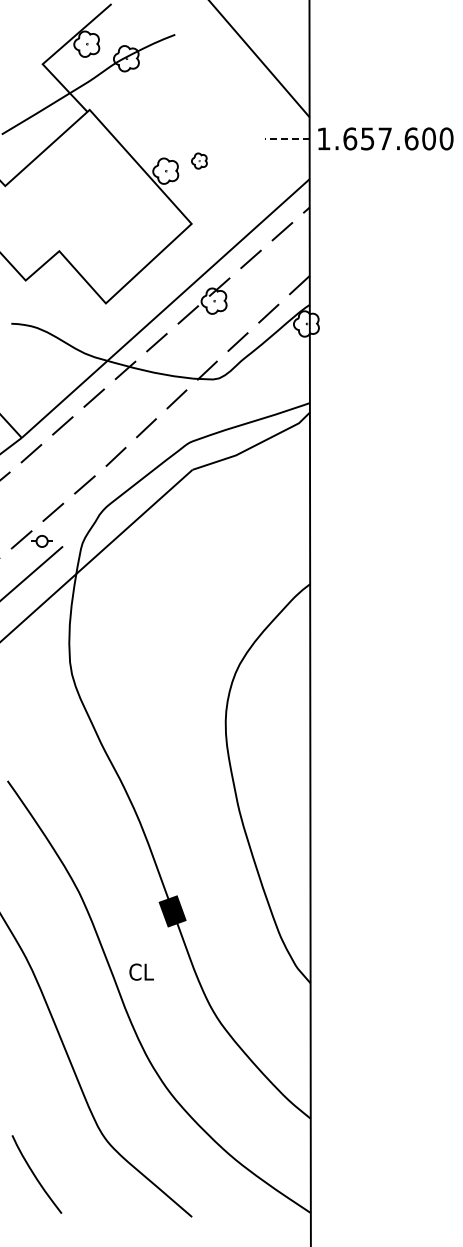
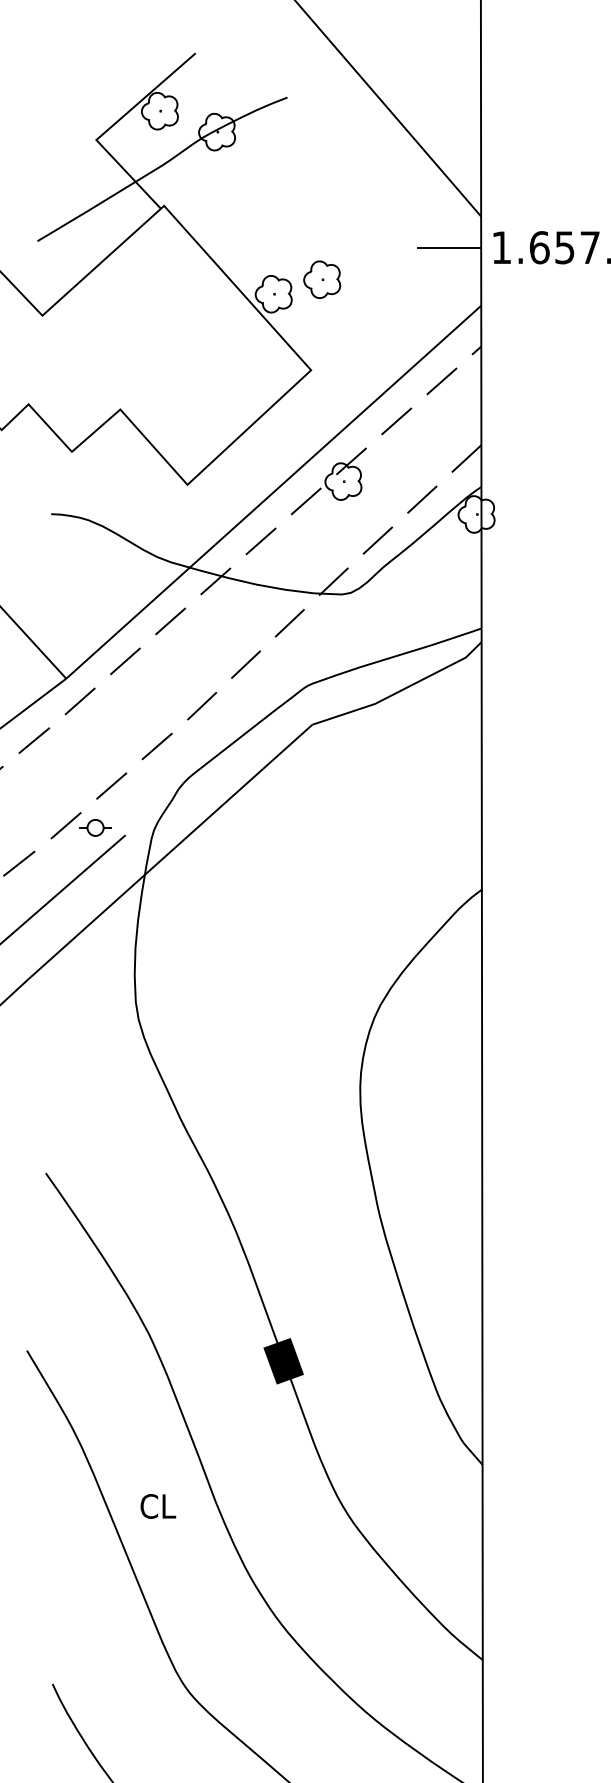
line: (286, 138) -> (447, 247), dashed -> solid
part: (199, 160) -> (322, 278), size x1.67
text: (141, 971) -> (158, 1505), moved

